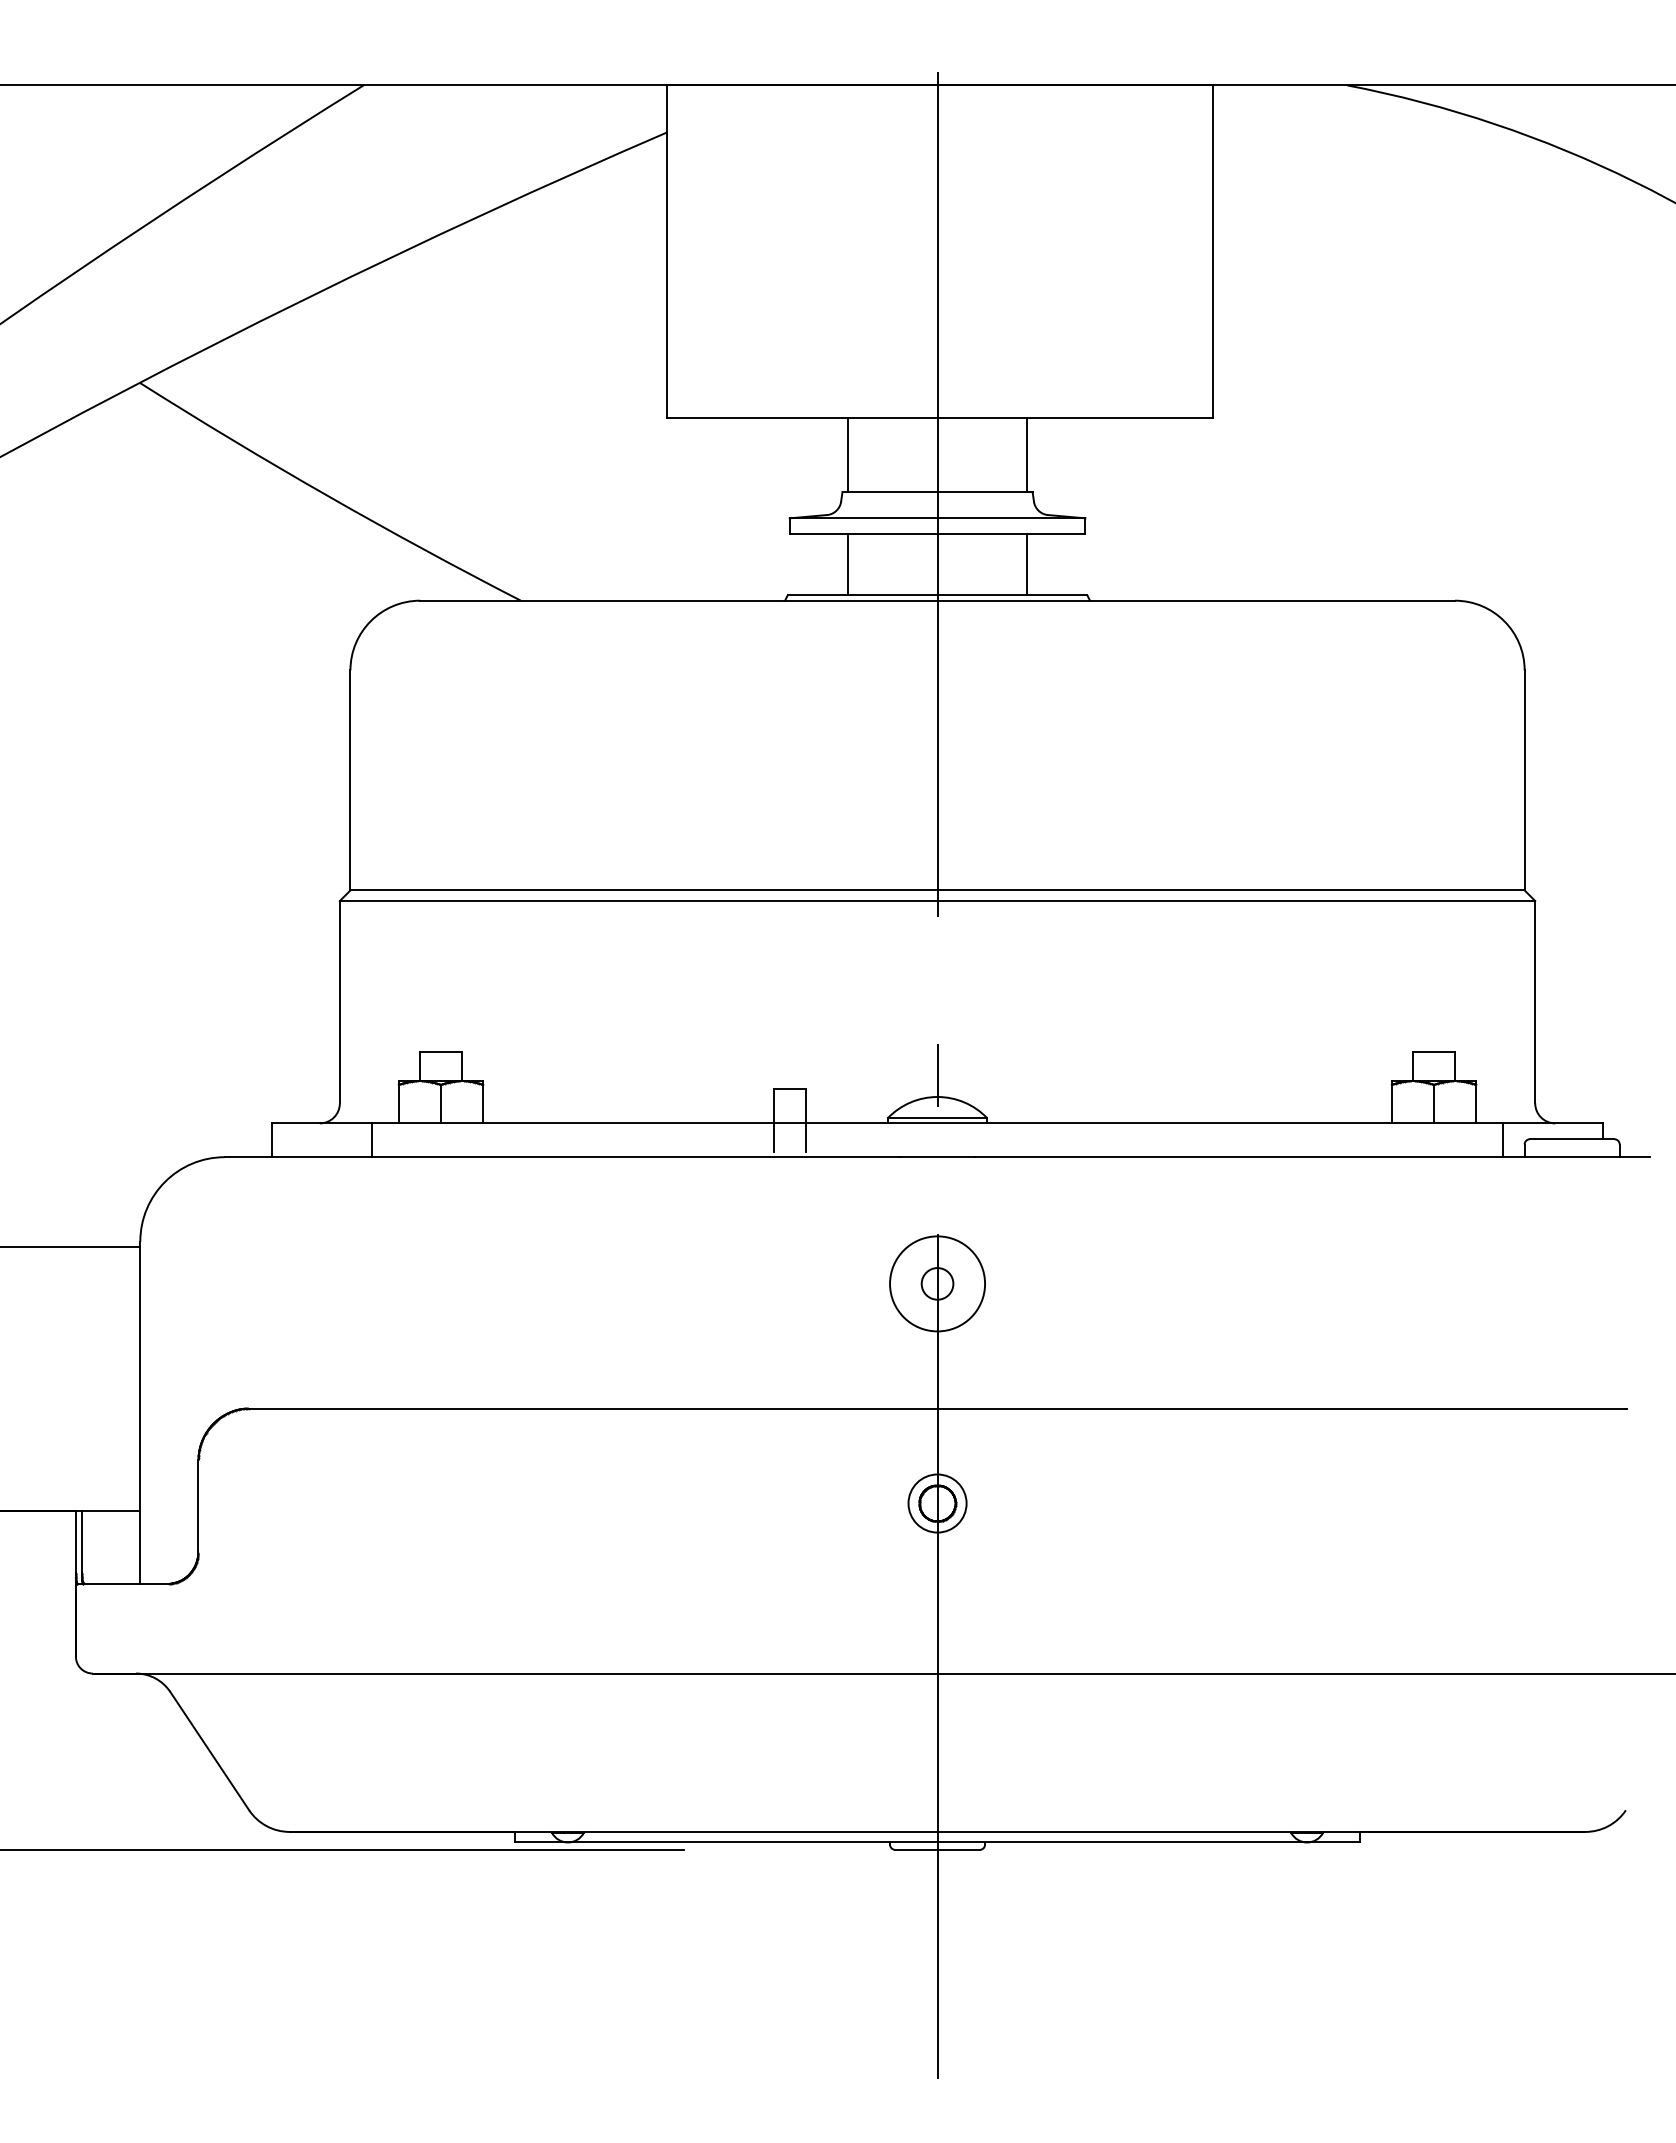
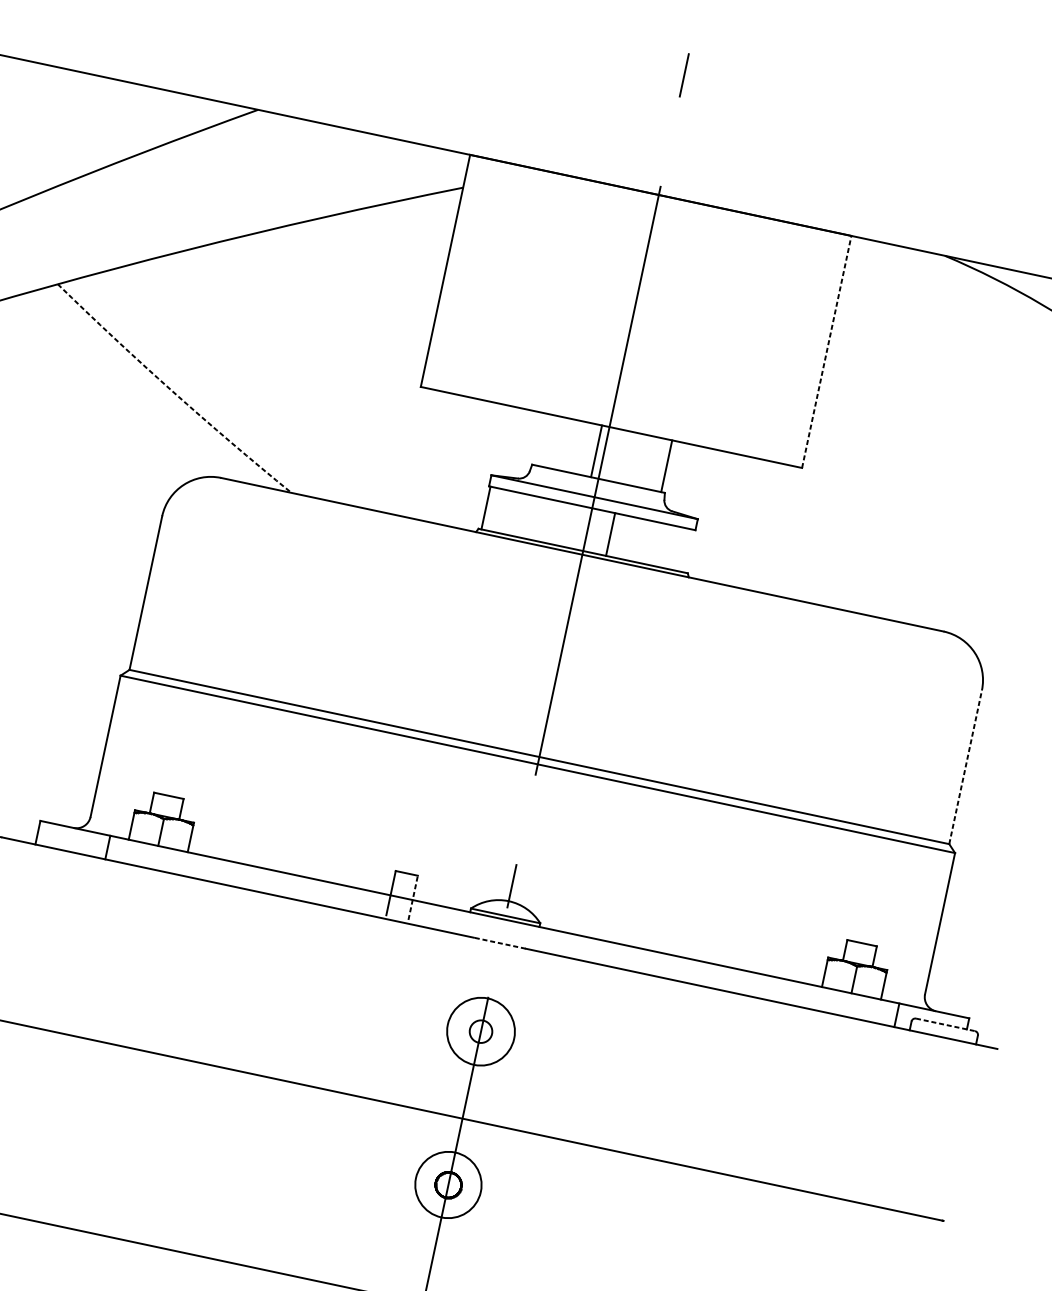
line: (1213, 251) -> (826, 351), solid -> dashed
line: (847, 454) -> (596, 451), moved
arc: (327, 496) -> (171, 391), solid -> dashed
line: (847, 564) -> (485, 507), moved
line: (1027, 564) -> (610, 534), moved
line: (1524, 779) -> (965, 766), solid -> dashed
line: (805, 1120) -> (413, 898), solid -> dashed
line: (1572, 1139) -> (945, 1025), solid -> dashed
line: (937, 1157) -> (499, 943), solid -> dashed
circle: (937, 1503) -> (448, 1184), size x1.6

